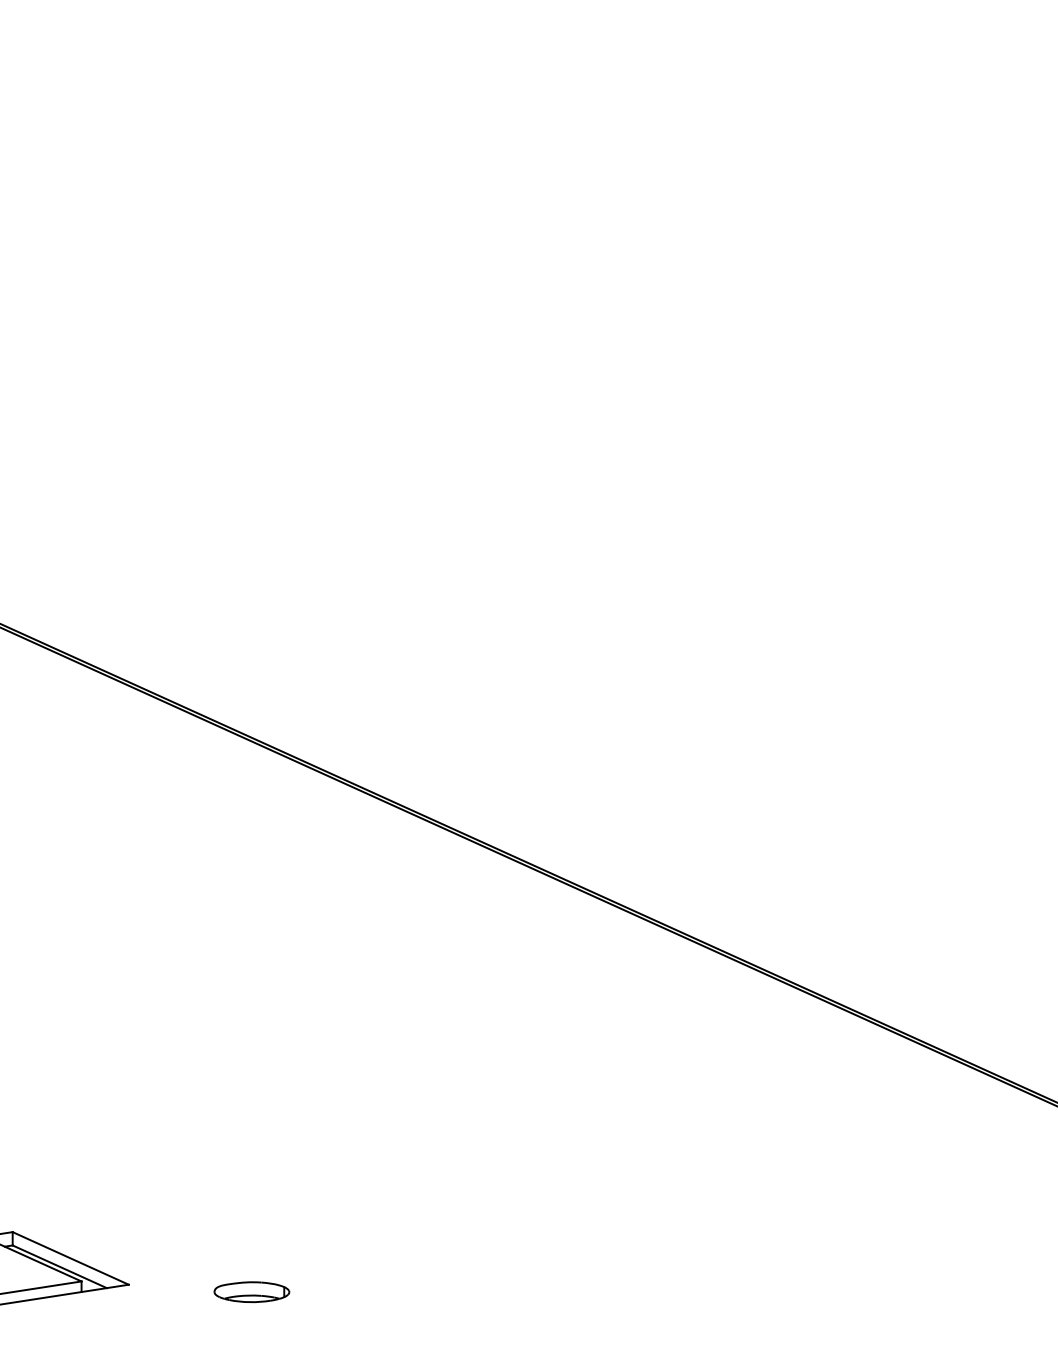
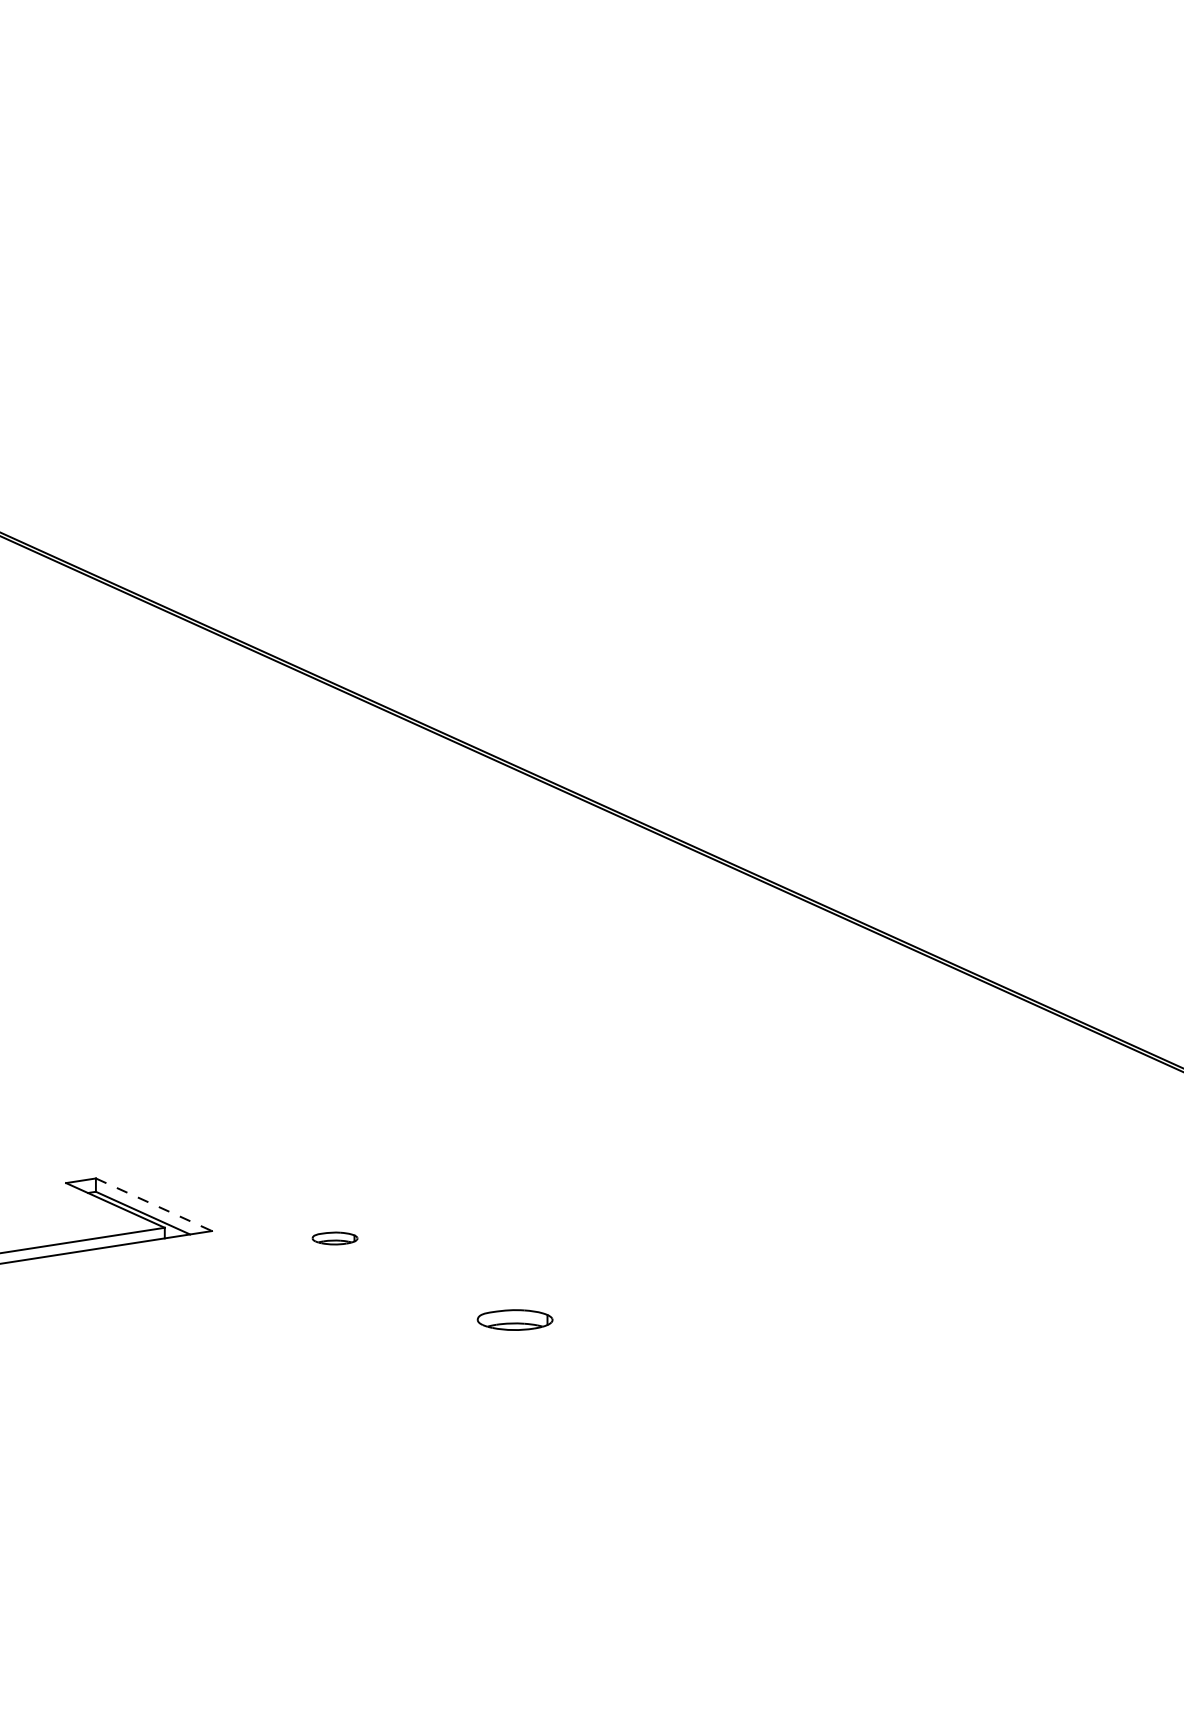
line: (70, 1258) -> (153, 1204), solid -> dashed
part: (251, 1292) -> (334, 1238), size x0.6

